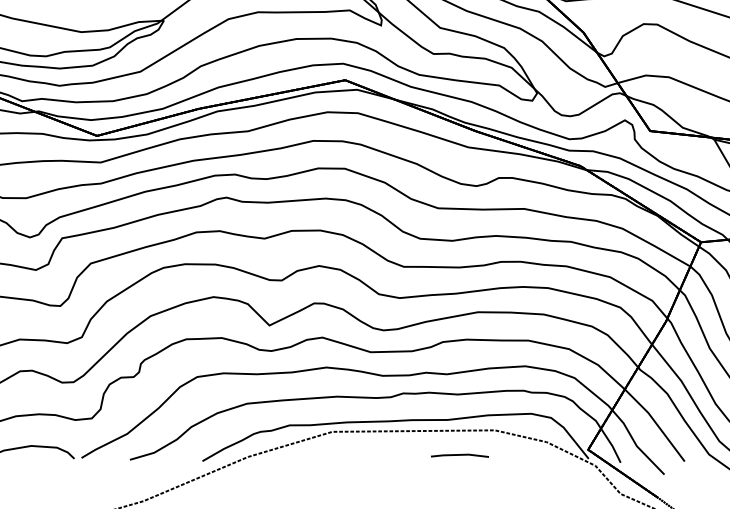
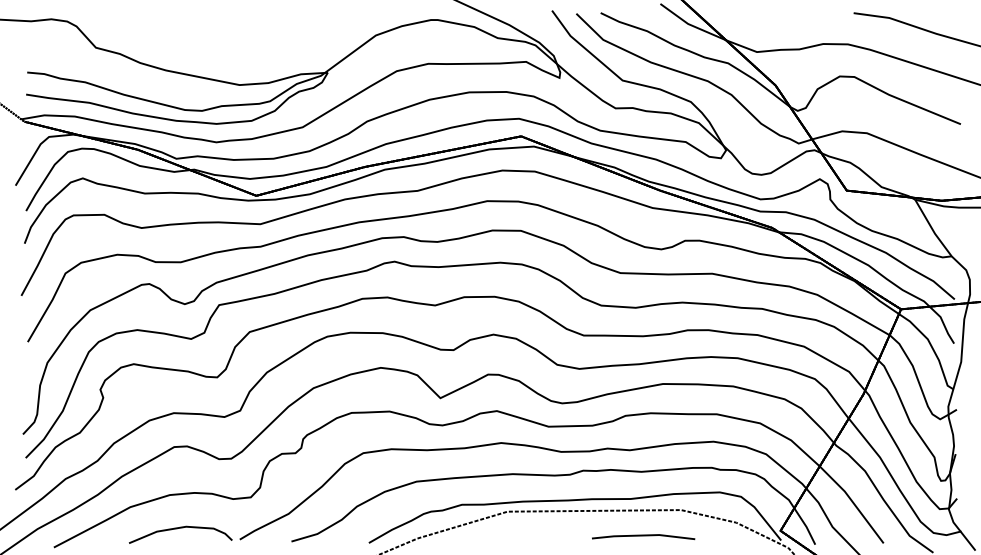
part: (459, 456) -> (643, 537), size x1.67

